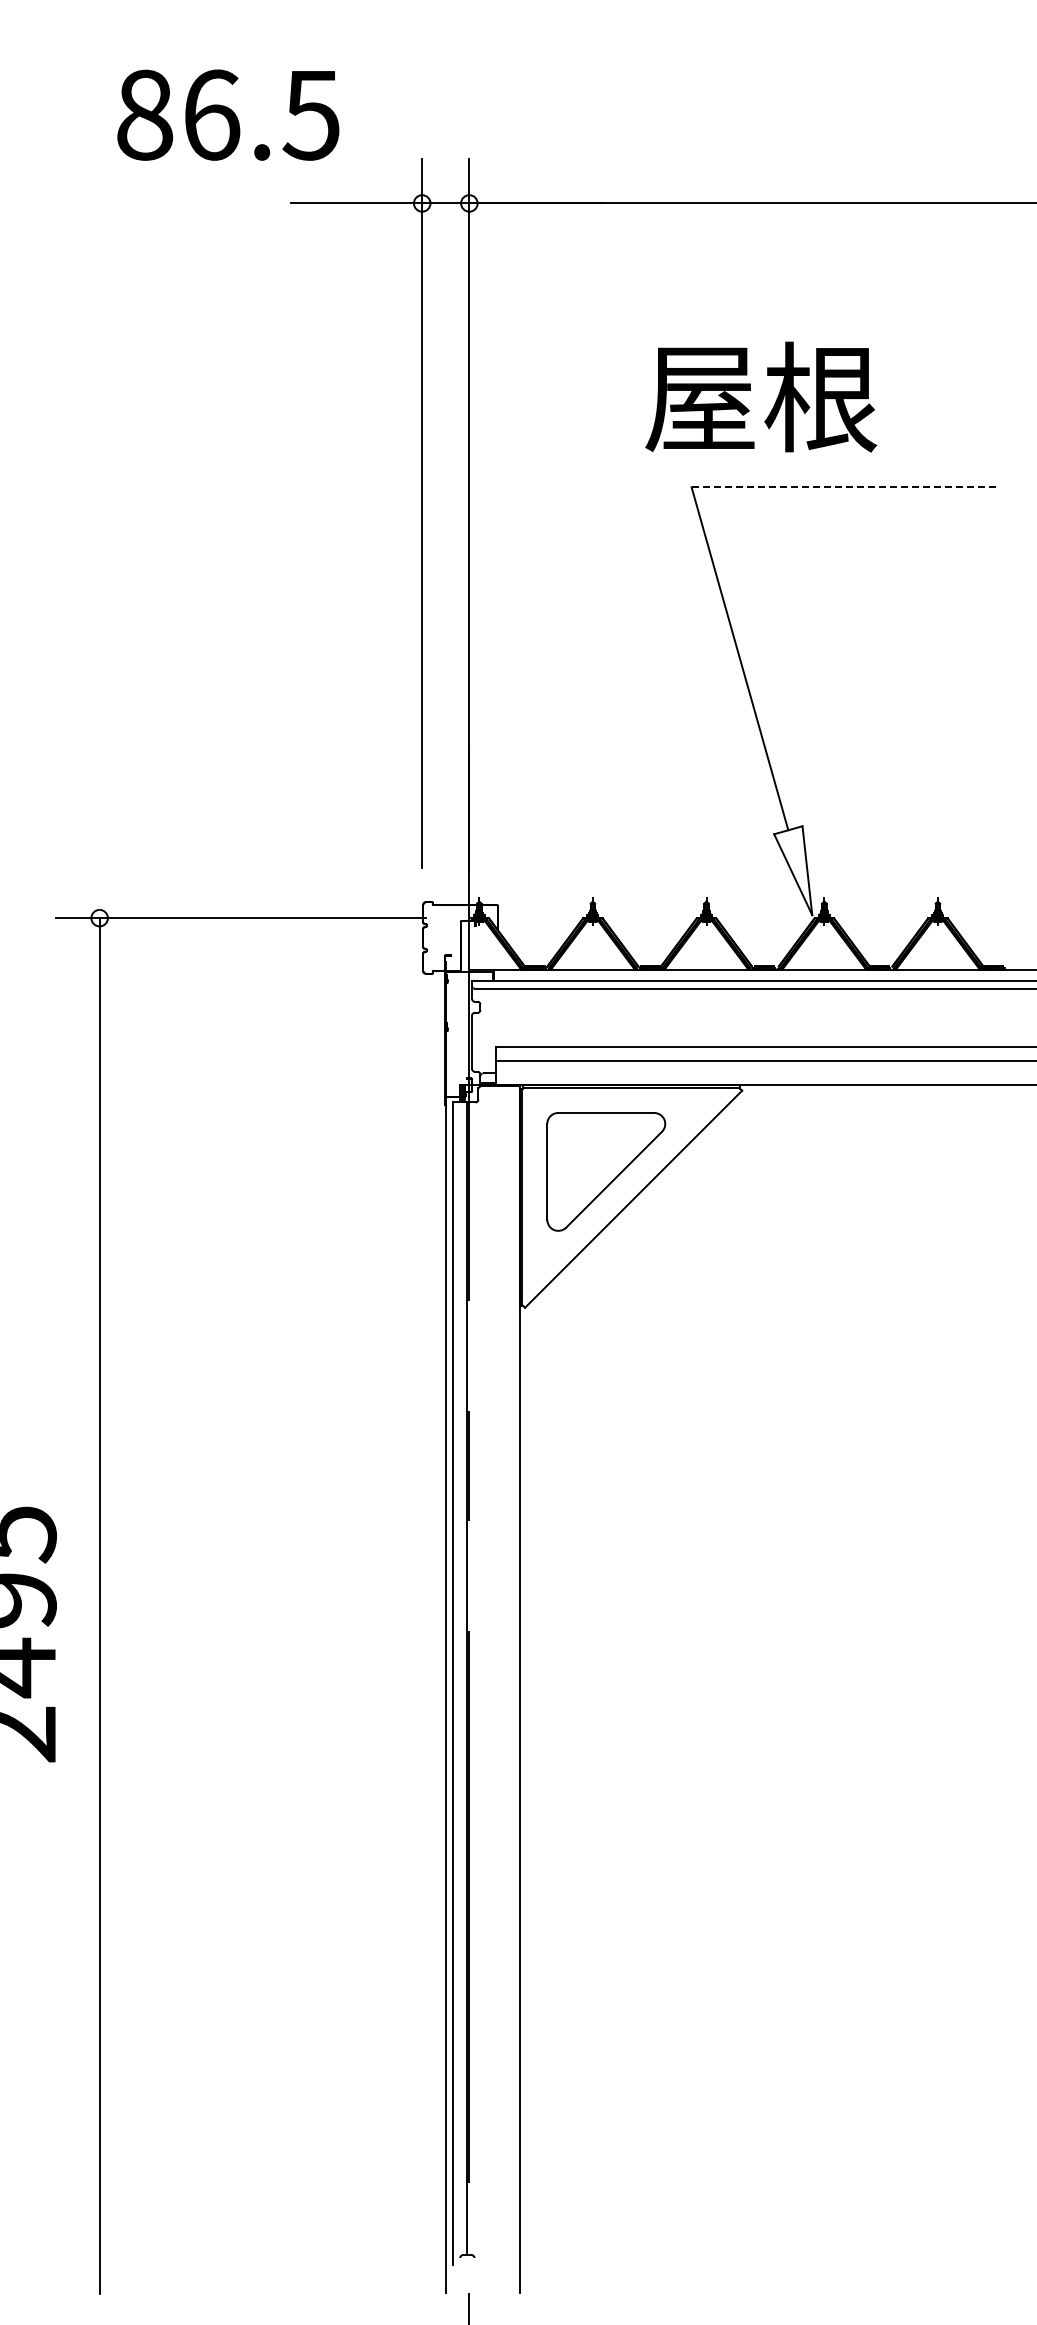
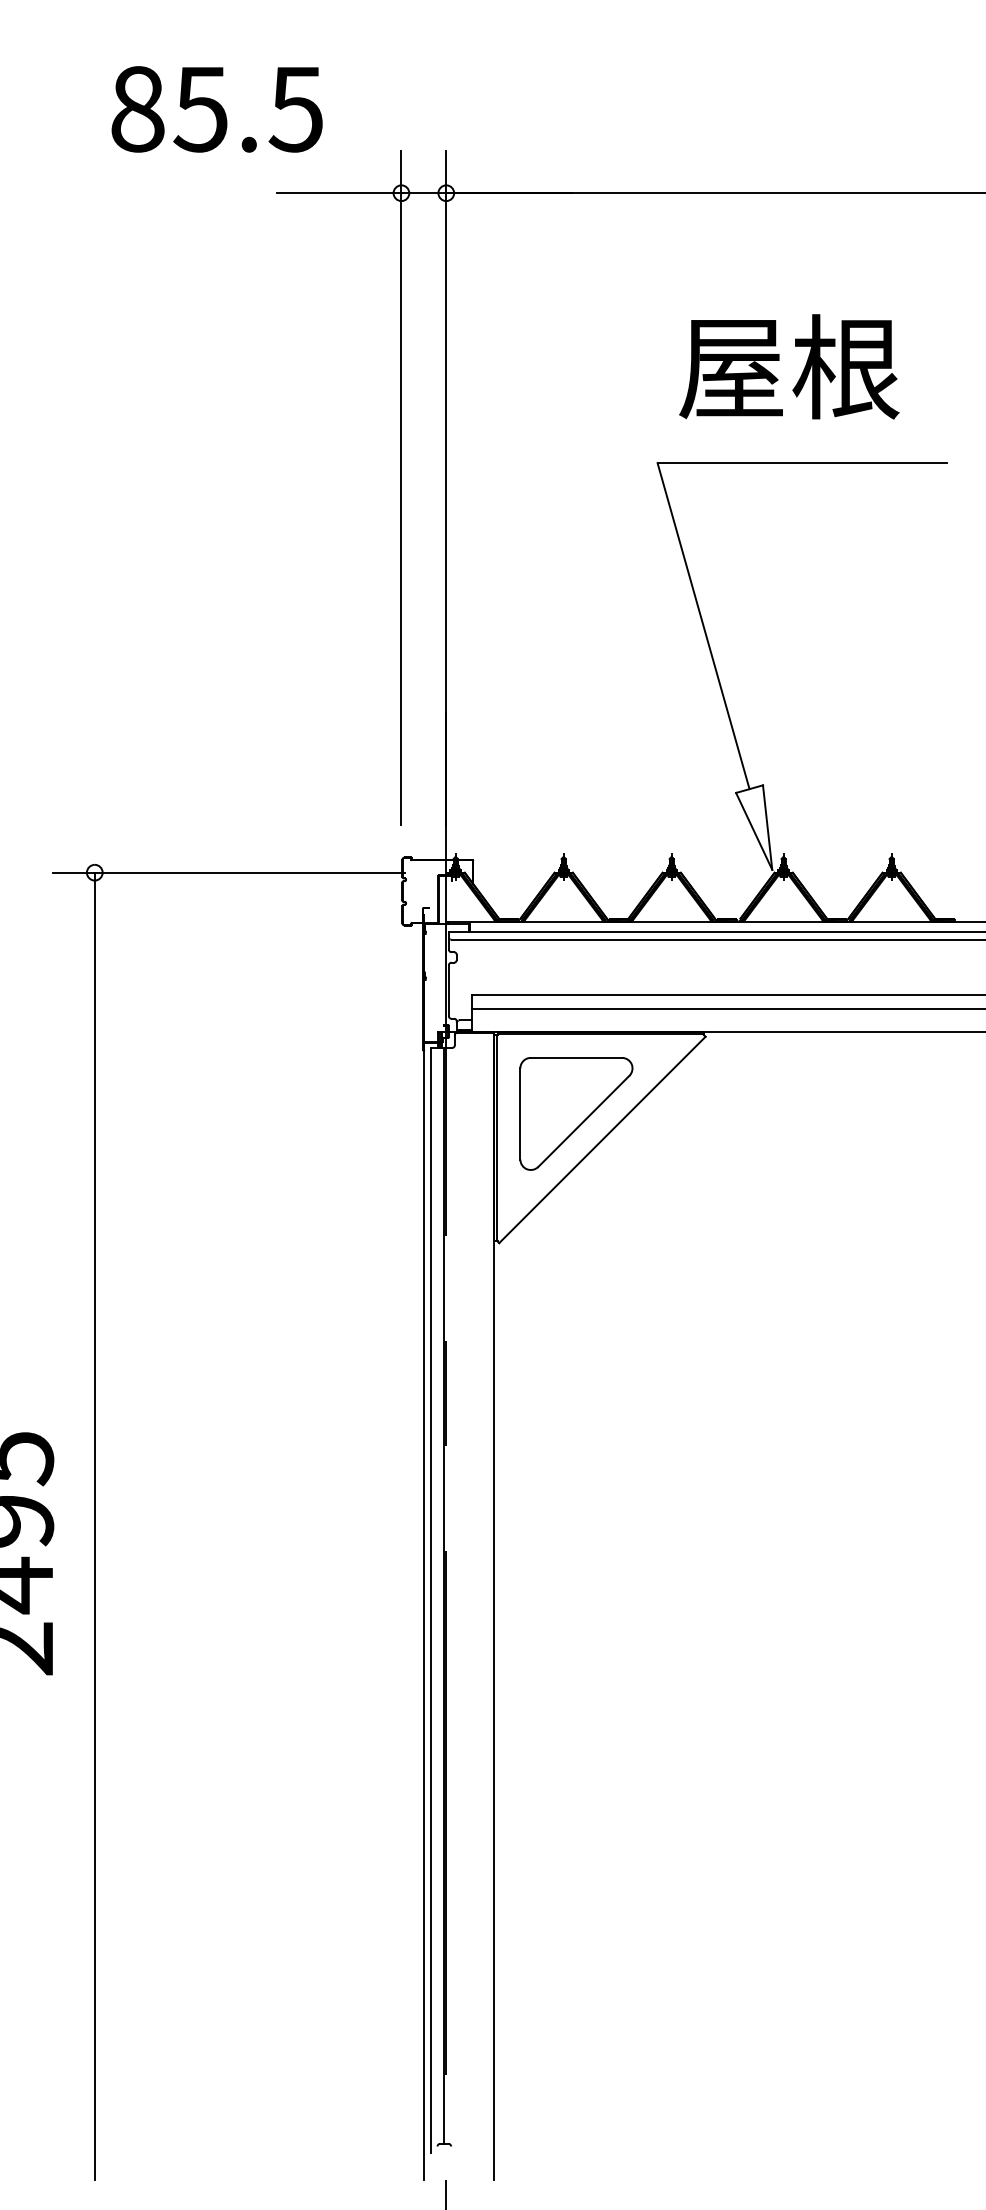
text: (211, 114) -> (201, 108), 86.5 -> 85.5
text: (761, 396) -> (789, 366), moved
line: (844, 487) -> (802, 463), dashed -> solid

